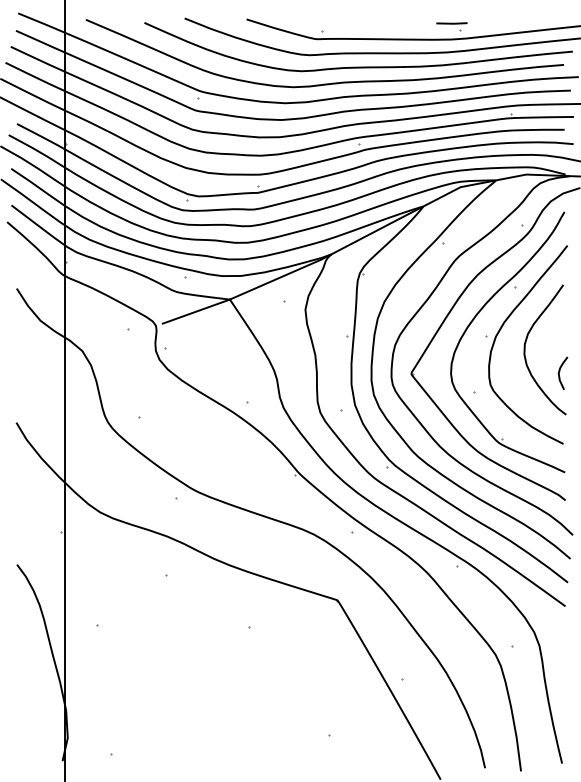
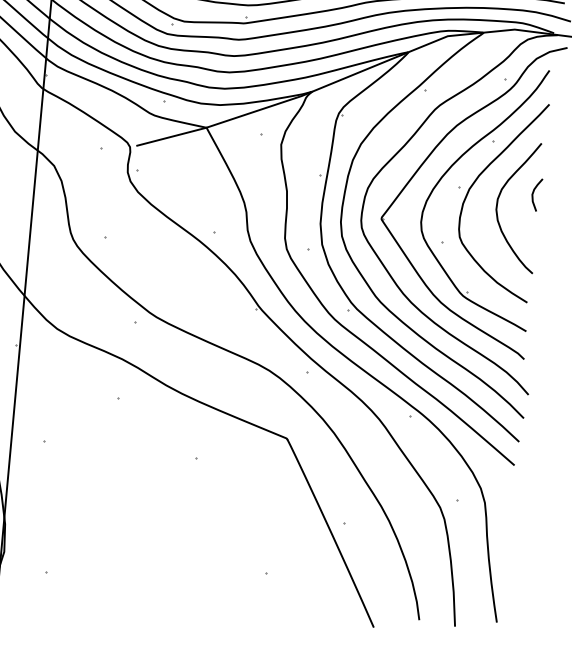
curve: (560, 371) -> (534, 192), moved

